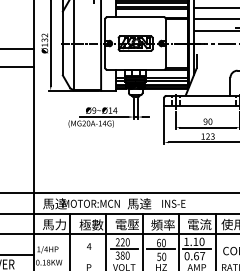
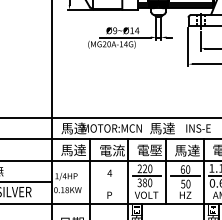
text: (60, 224) -> (79, 150), 馬力 -> 馬達
text: (91, 224) -> (112, 150), 極數 -> 電流
text: (162, 224) -> (186, 150), 頻率 -> 馬達

